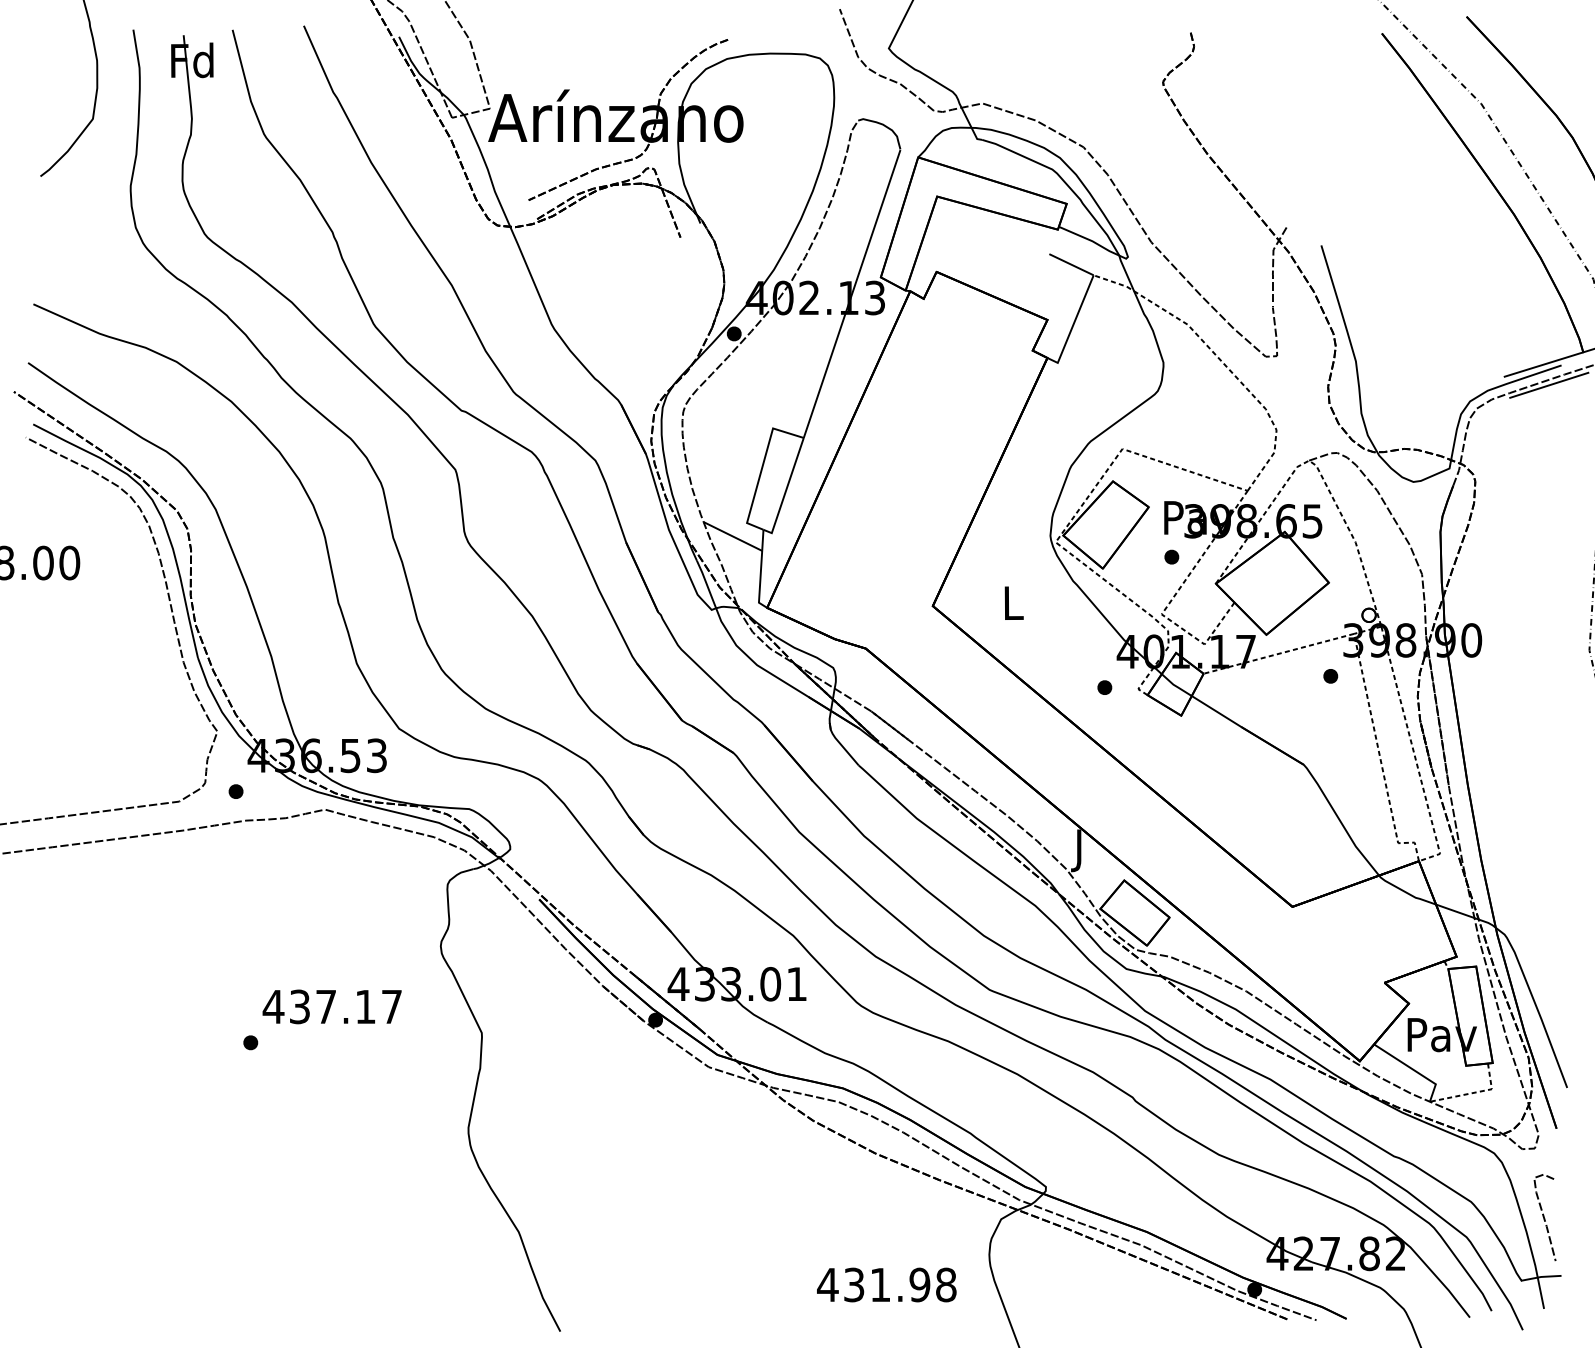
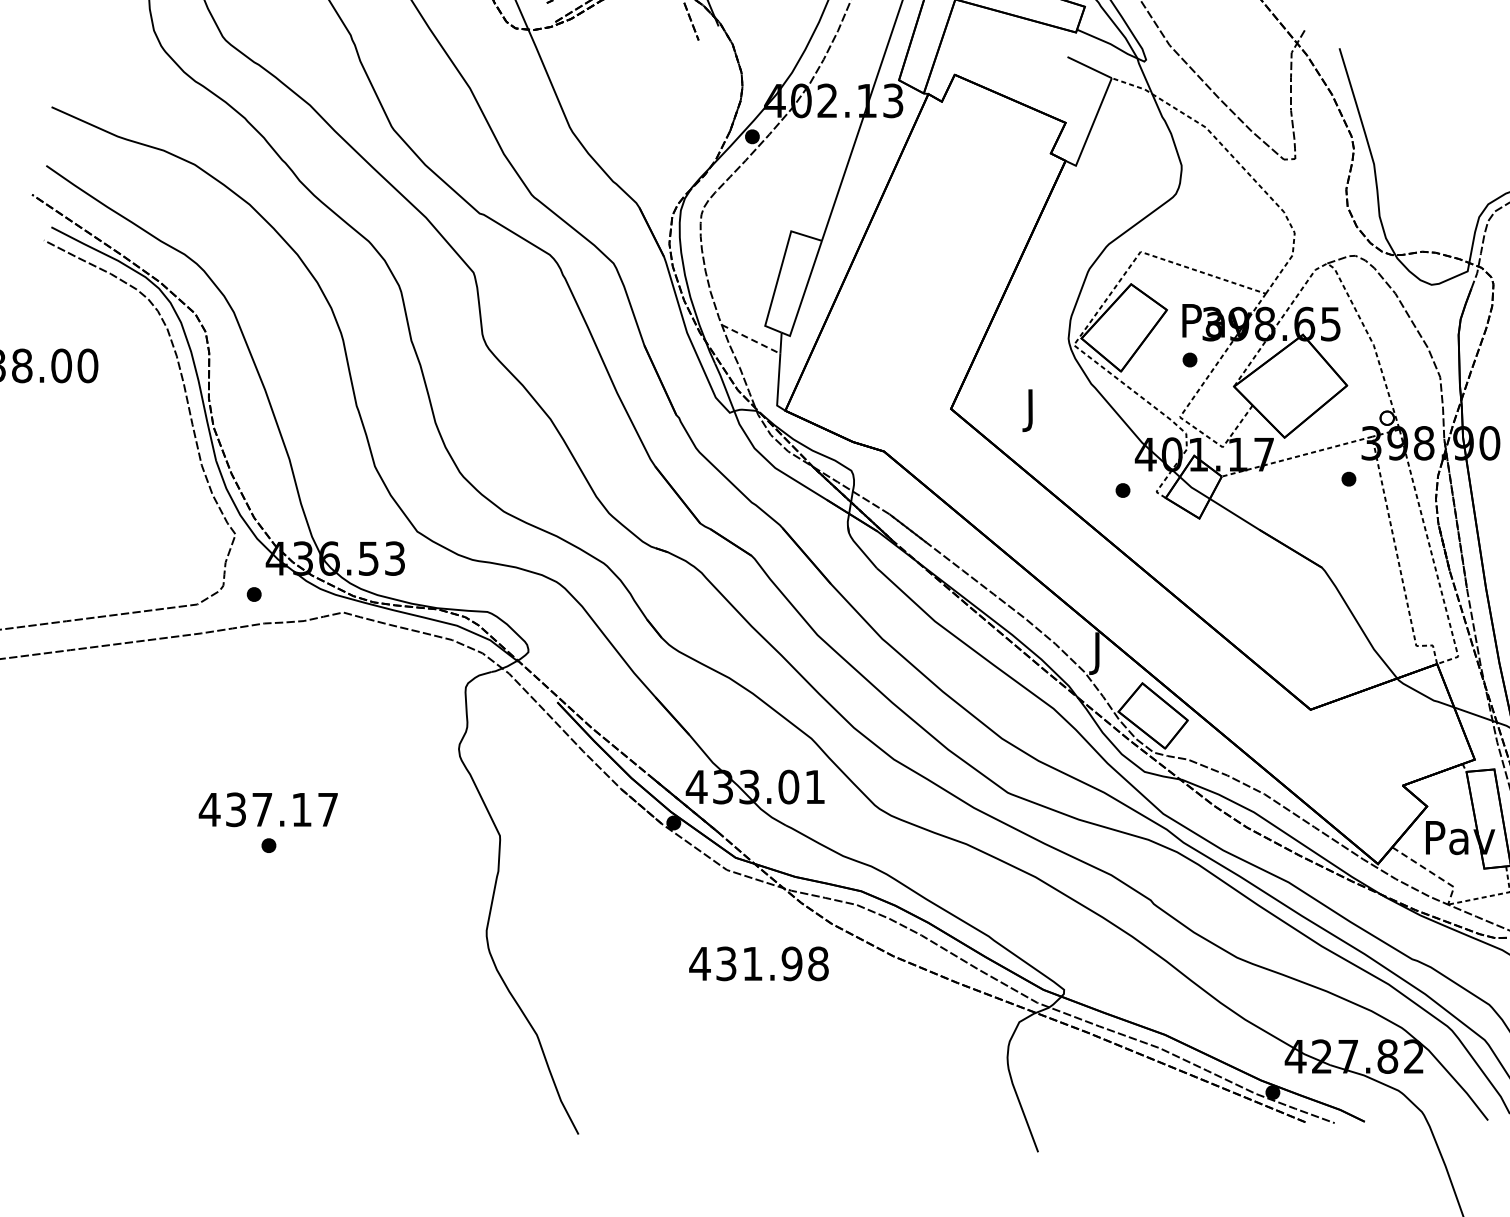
line: (732, 536) -> (750, 339), solid -> dashed
text: (1013, 607) -> (1031, 410), L -> J
text: (331, 1006) -> (267, 809), moved
line: (1413, 1069) -> (1431, 872), solid -> dashed
text: (886, 1284) -> (758, 963), moved

